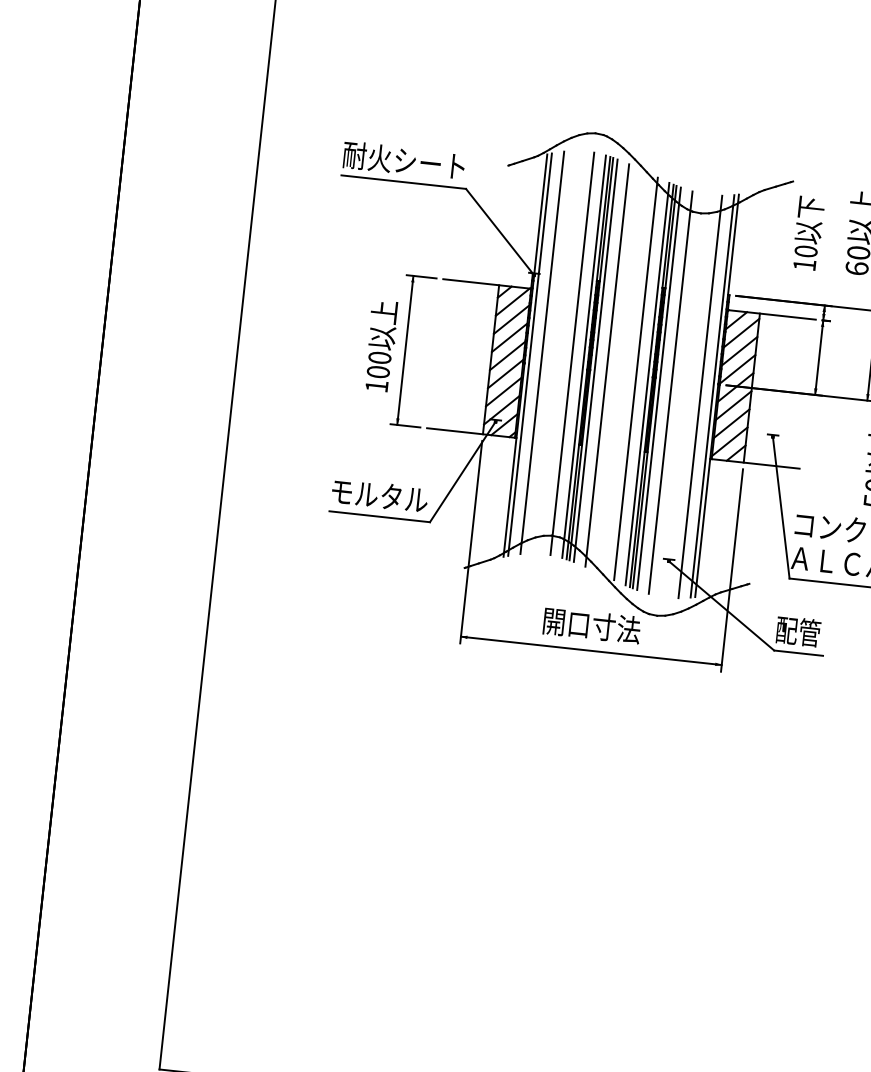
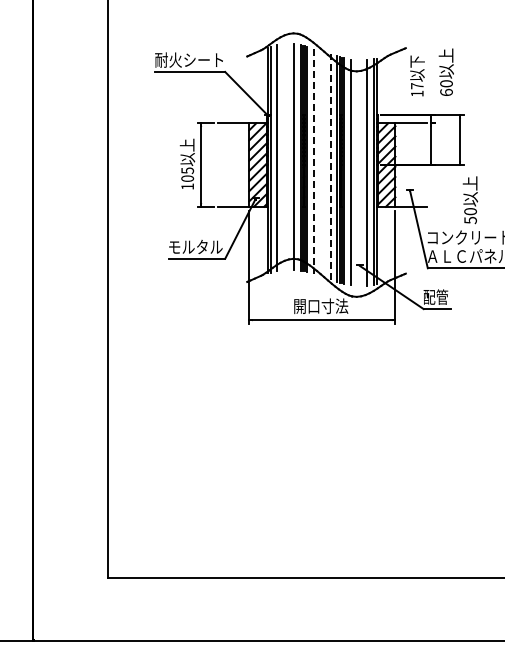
text: (804, 251) -> (416, 86), 10 -> 17
text: (379, 357) -> (187, 170), 100 -> 105
line: (608, 366) -> (314, 161), solid -> dashed
line: (635, 378) -> (330, 166), solid -> dashed

